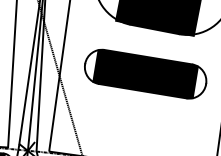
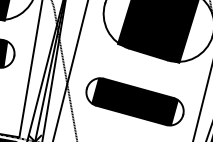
part: (144, 73) -> (134, 101), moved

